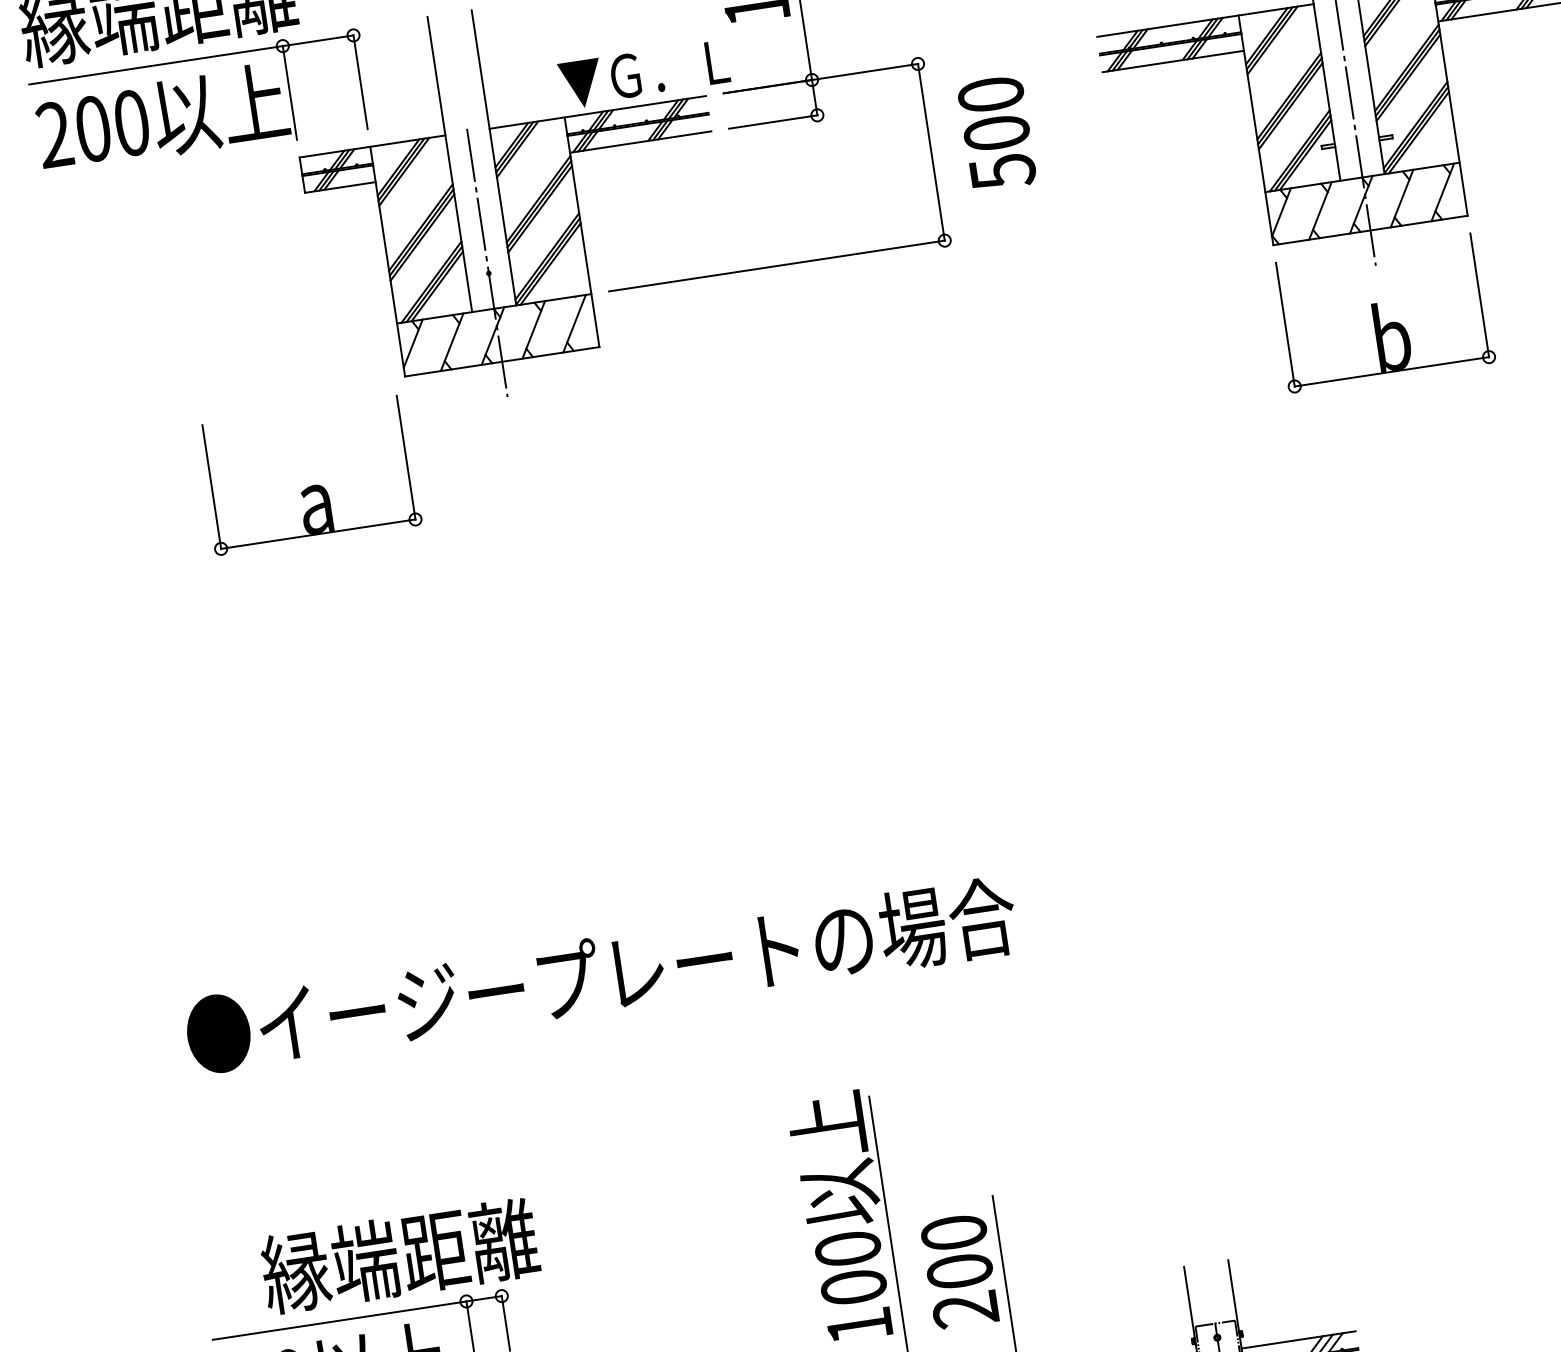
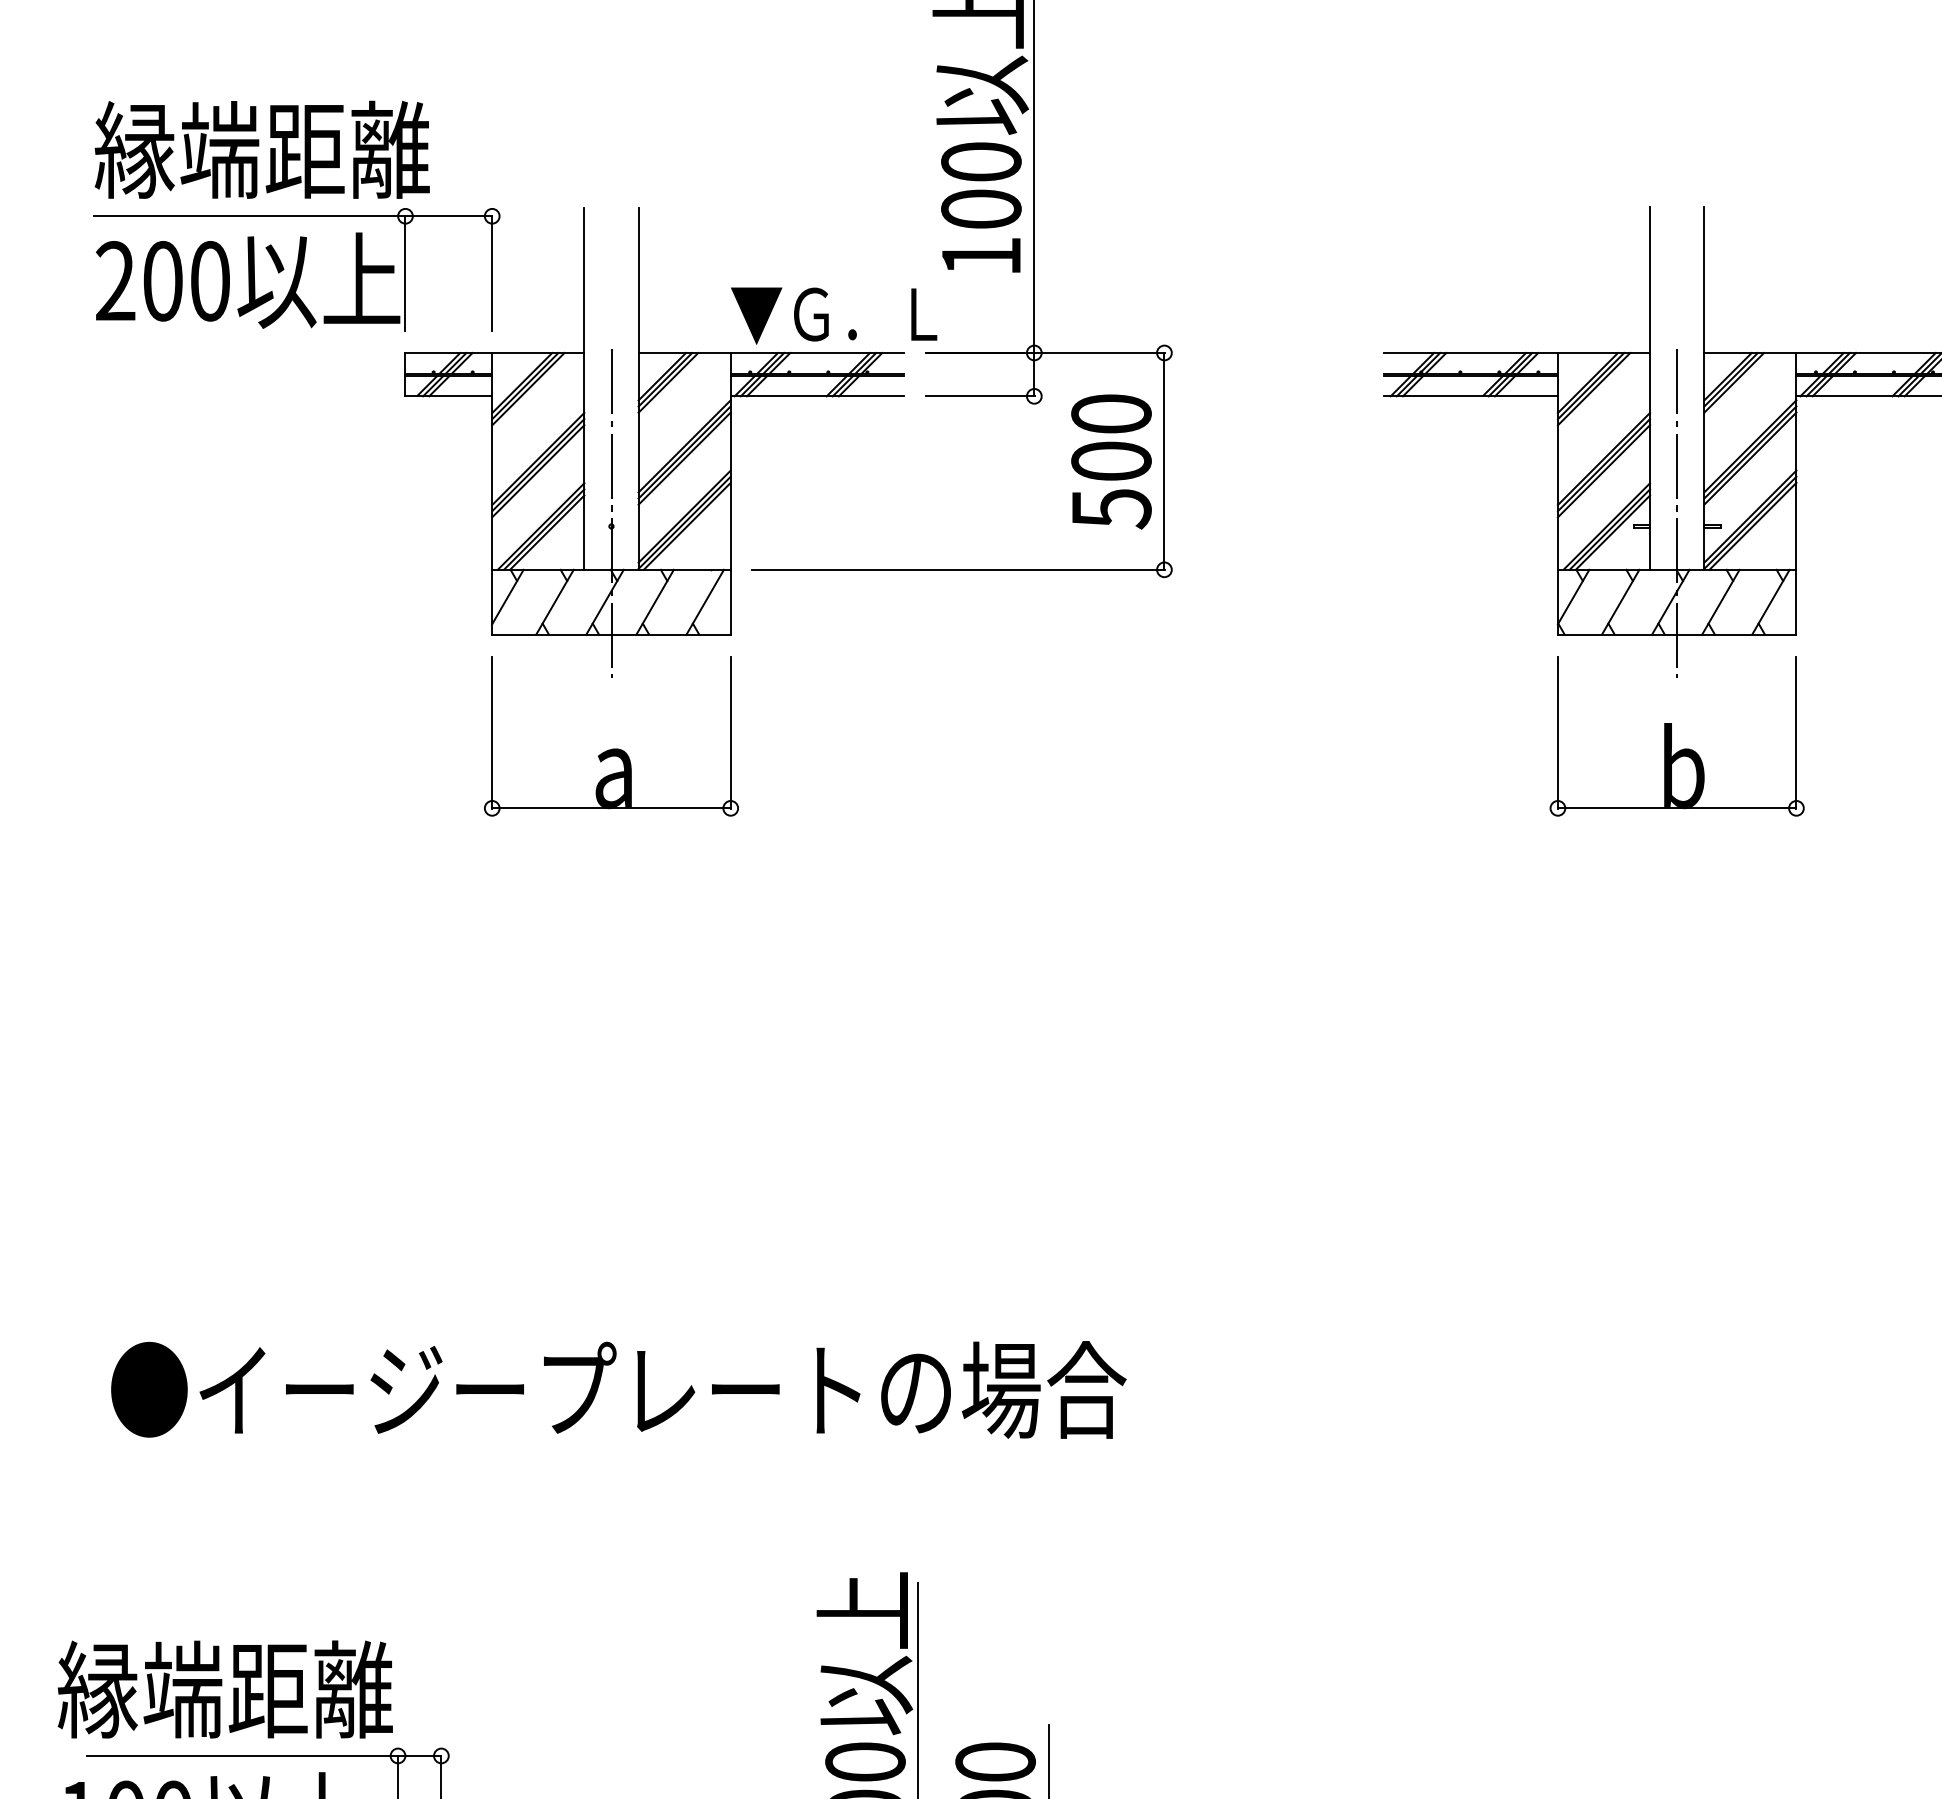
text: (996, 133) -> (1111, 461), moved
part: (311, 485) -> (612, 748), moved
text: (399, 1256) -> (224, 1689), moved

